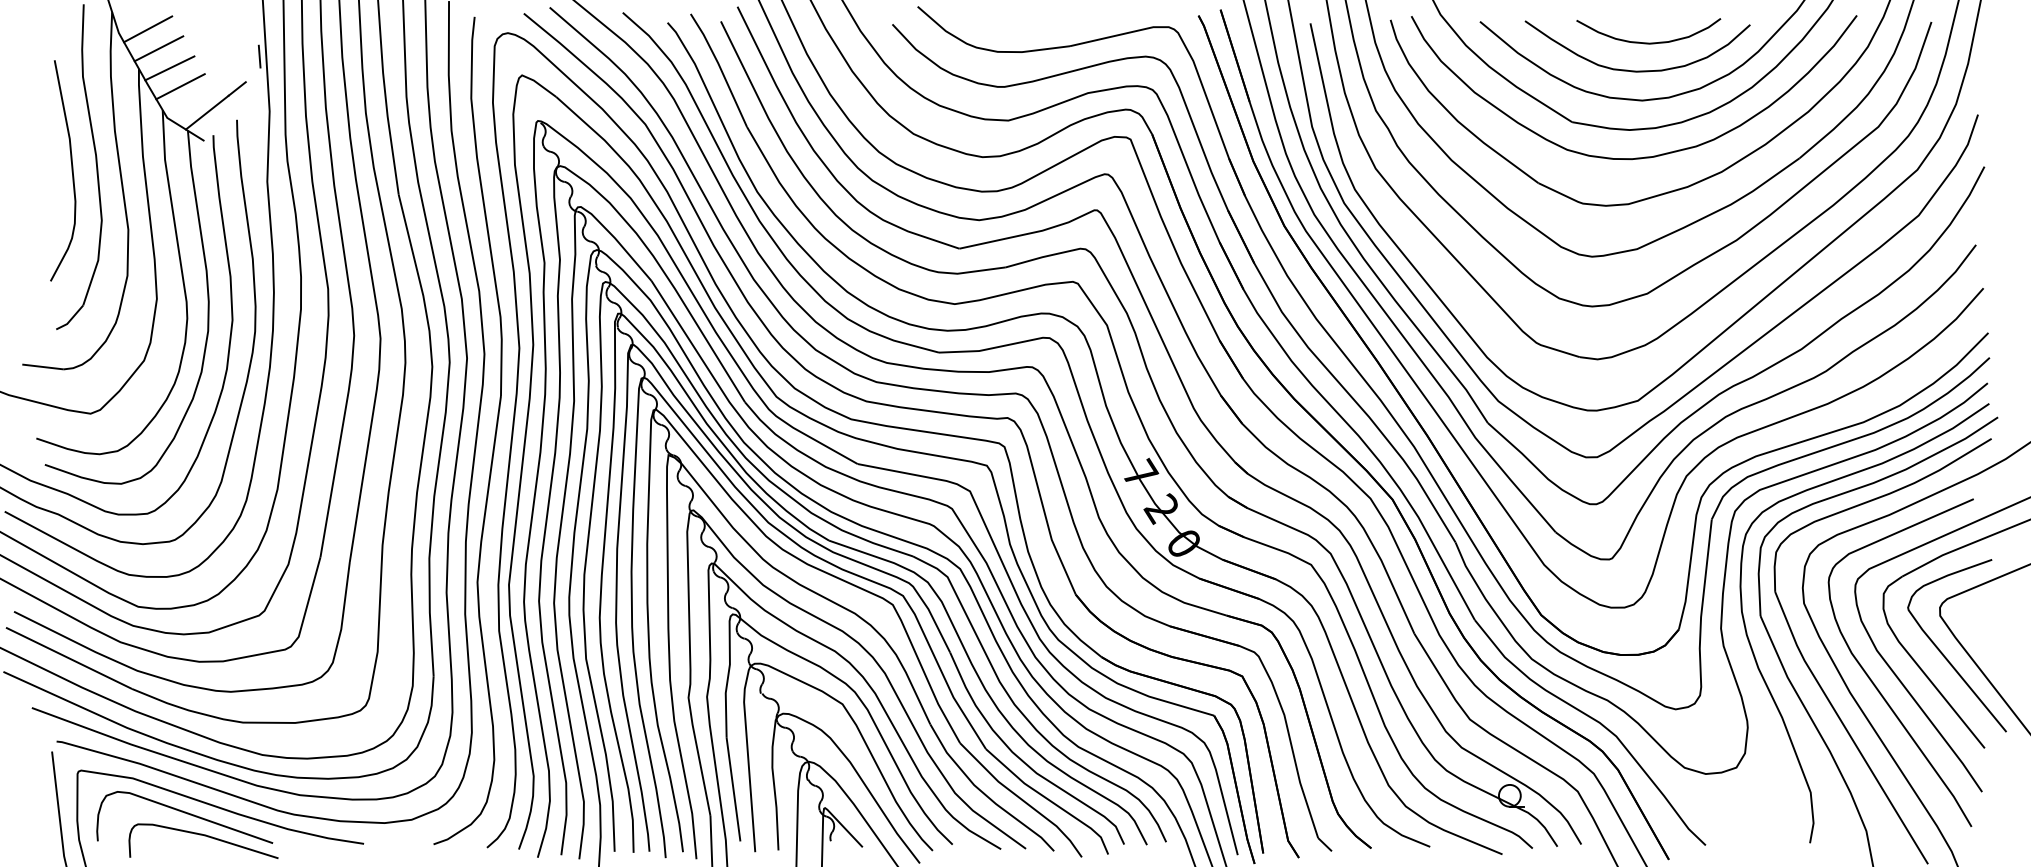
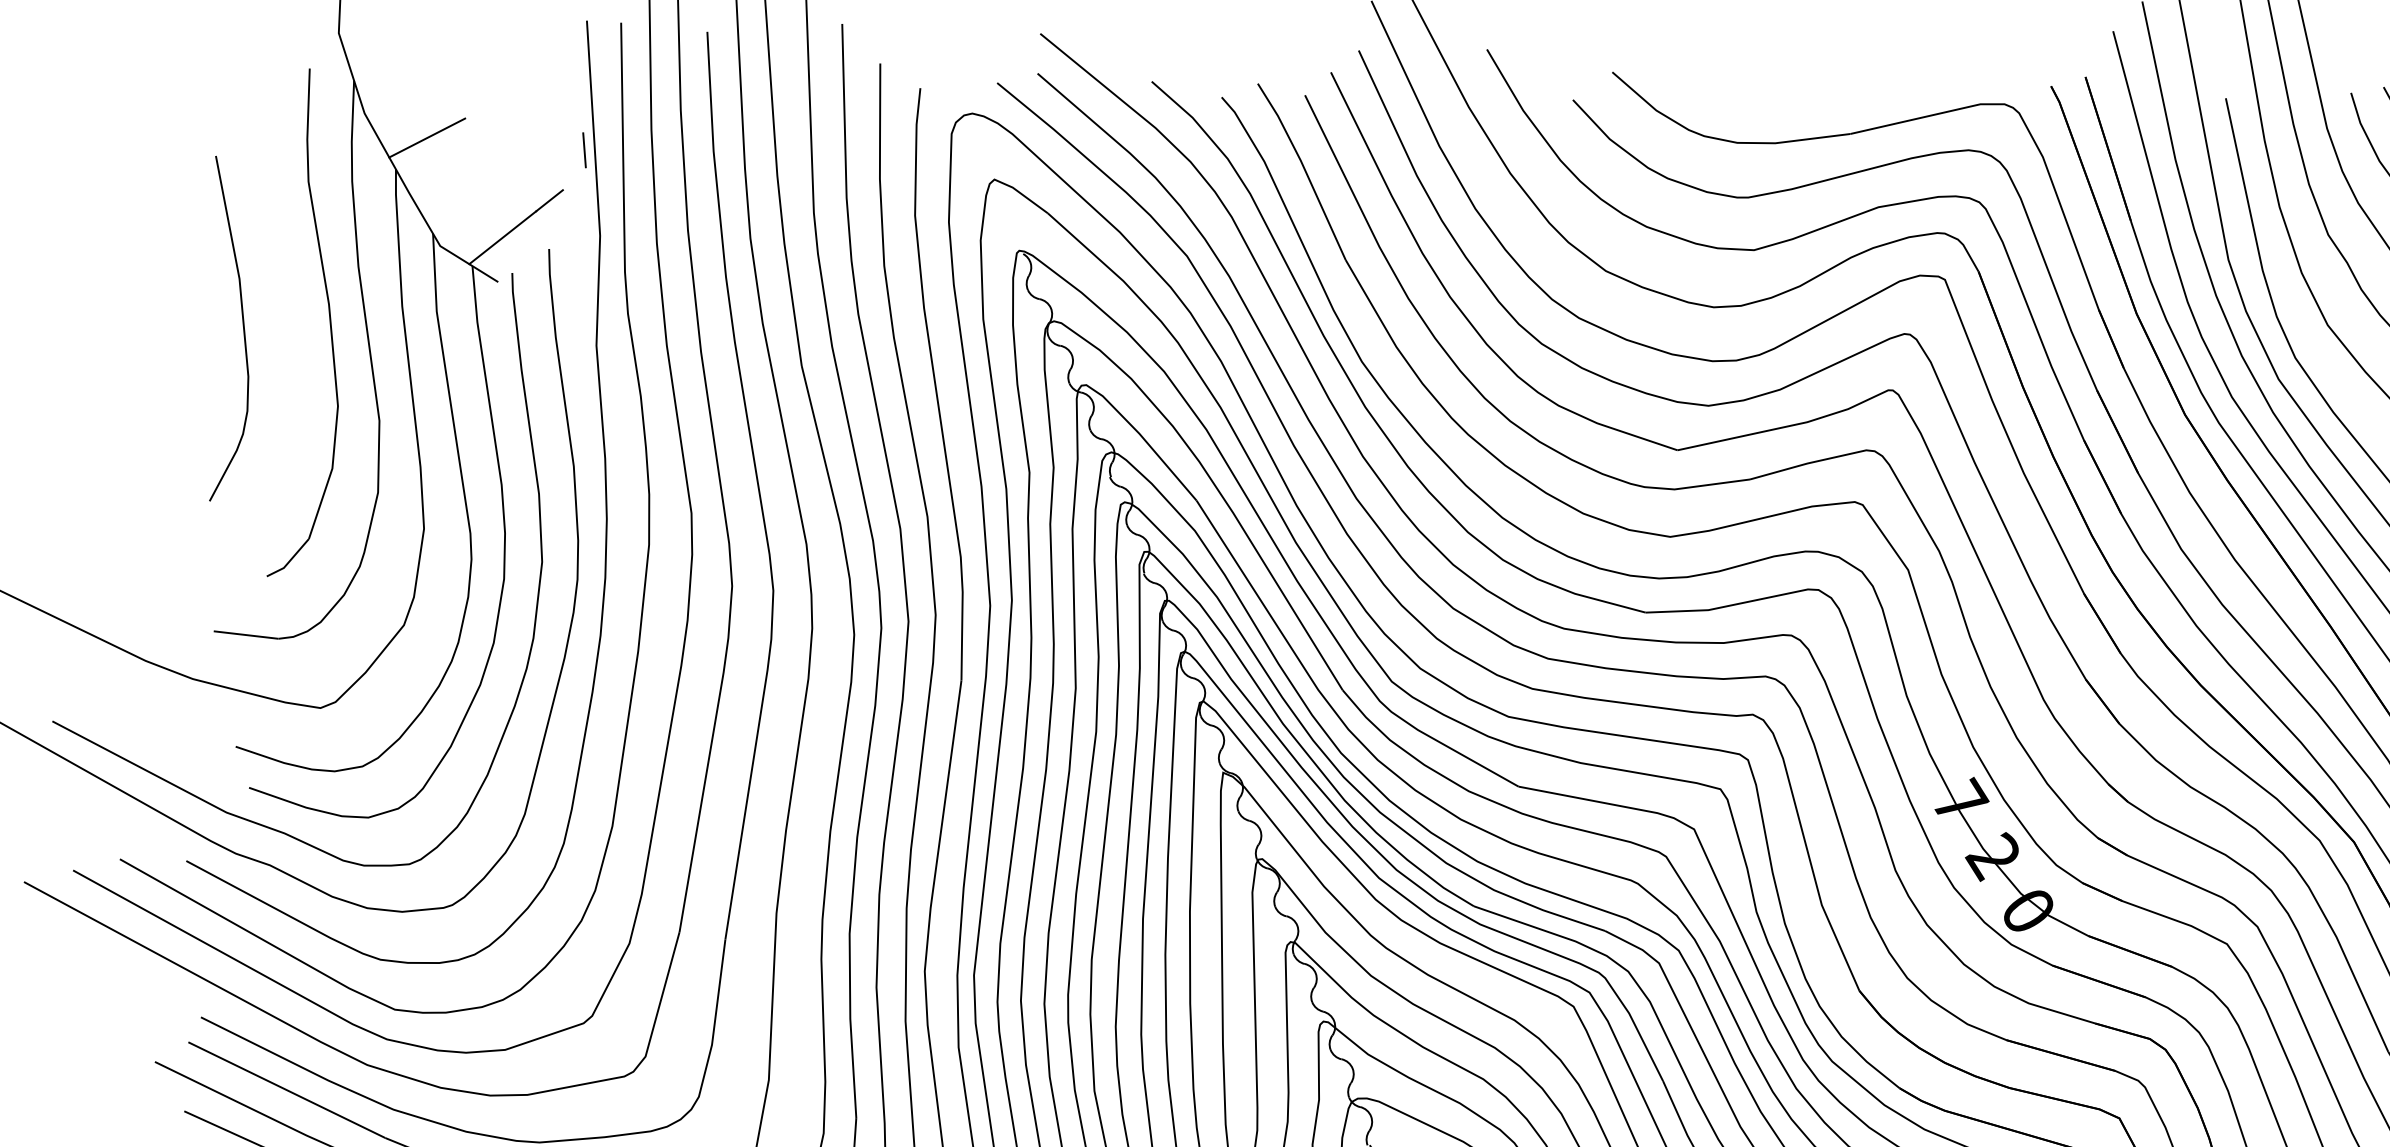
line: (148, 29) -> (410, 107), removed
line: (169, 68) -> (443, 168), removed
line: (180, 86) -> (460, 196), removed
curve: (71, 170) -> (242, 328), moved

